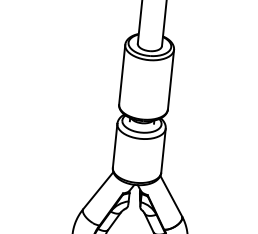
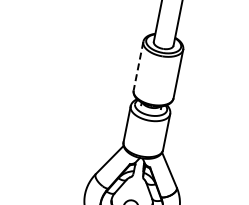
line: (122, 75) -> (138, 66), solid -> dashed

